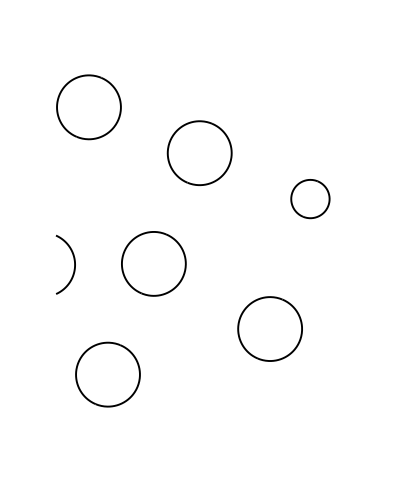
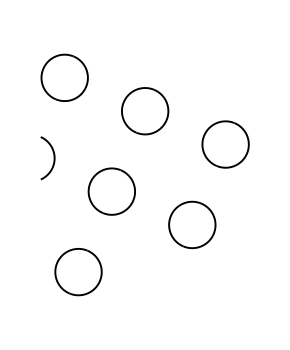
part: (310, 199) -> (225, 144), size x1.67
curve: (73, 265) -> (53, 158), moved
part: (270, 328) -> (192, 224), moved

